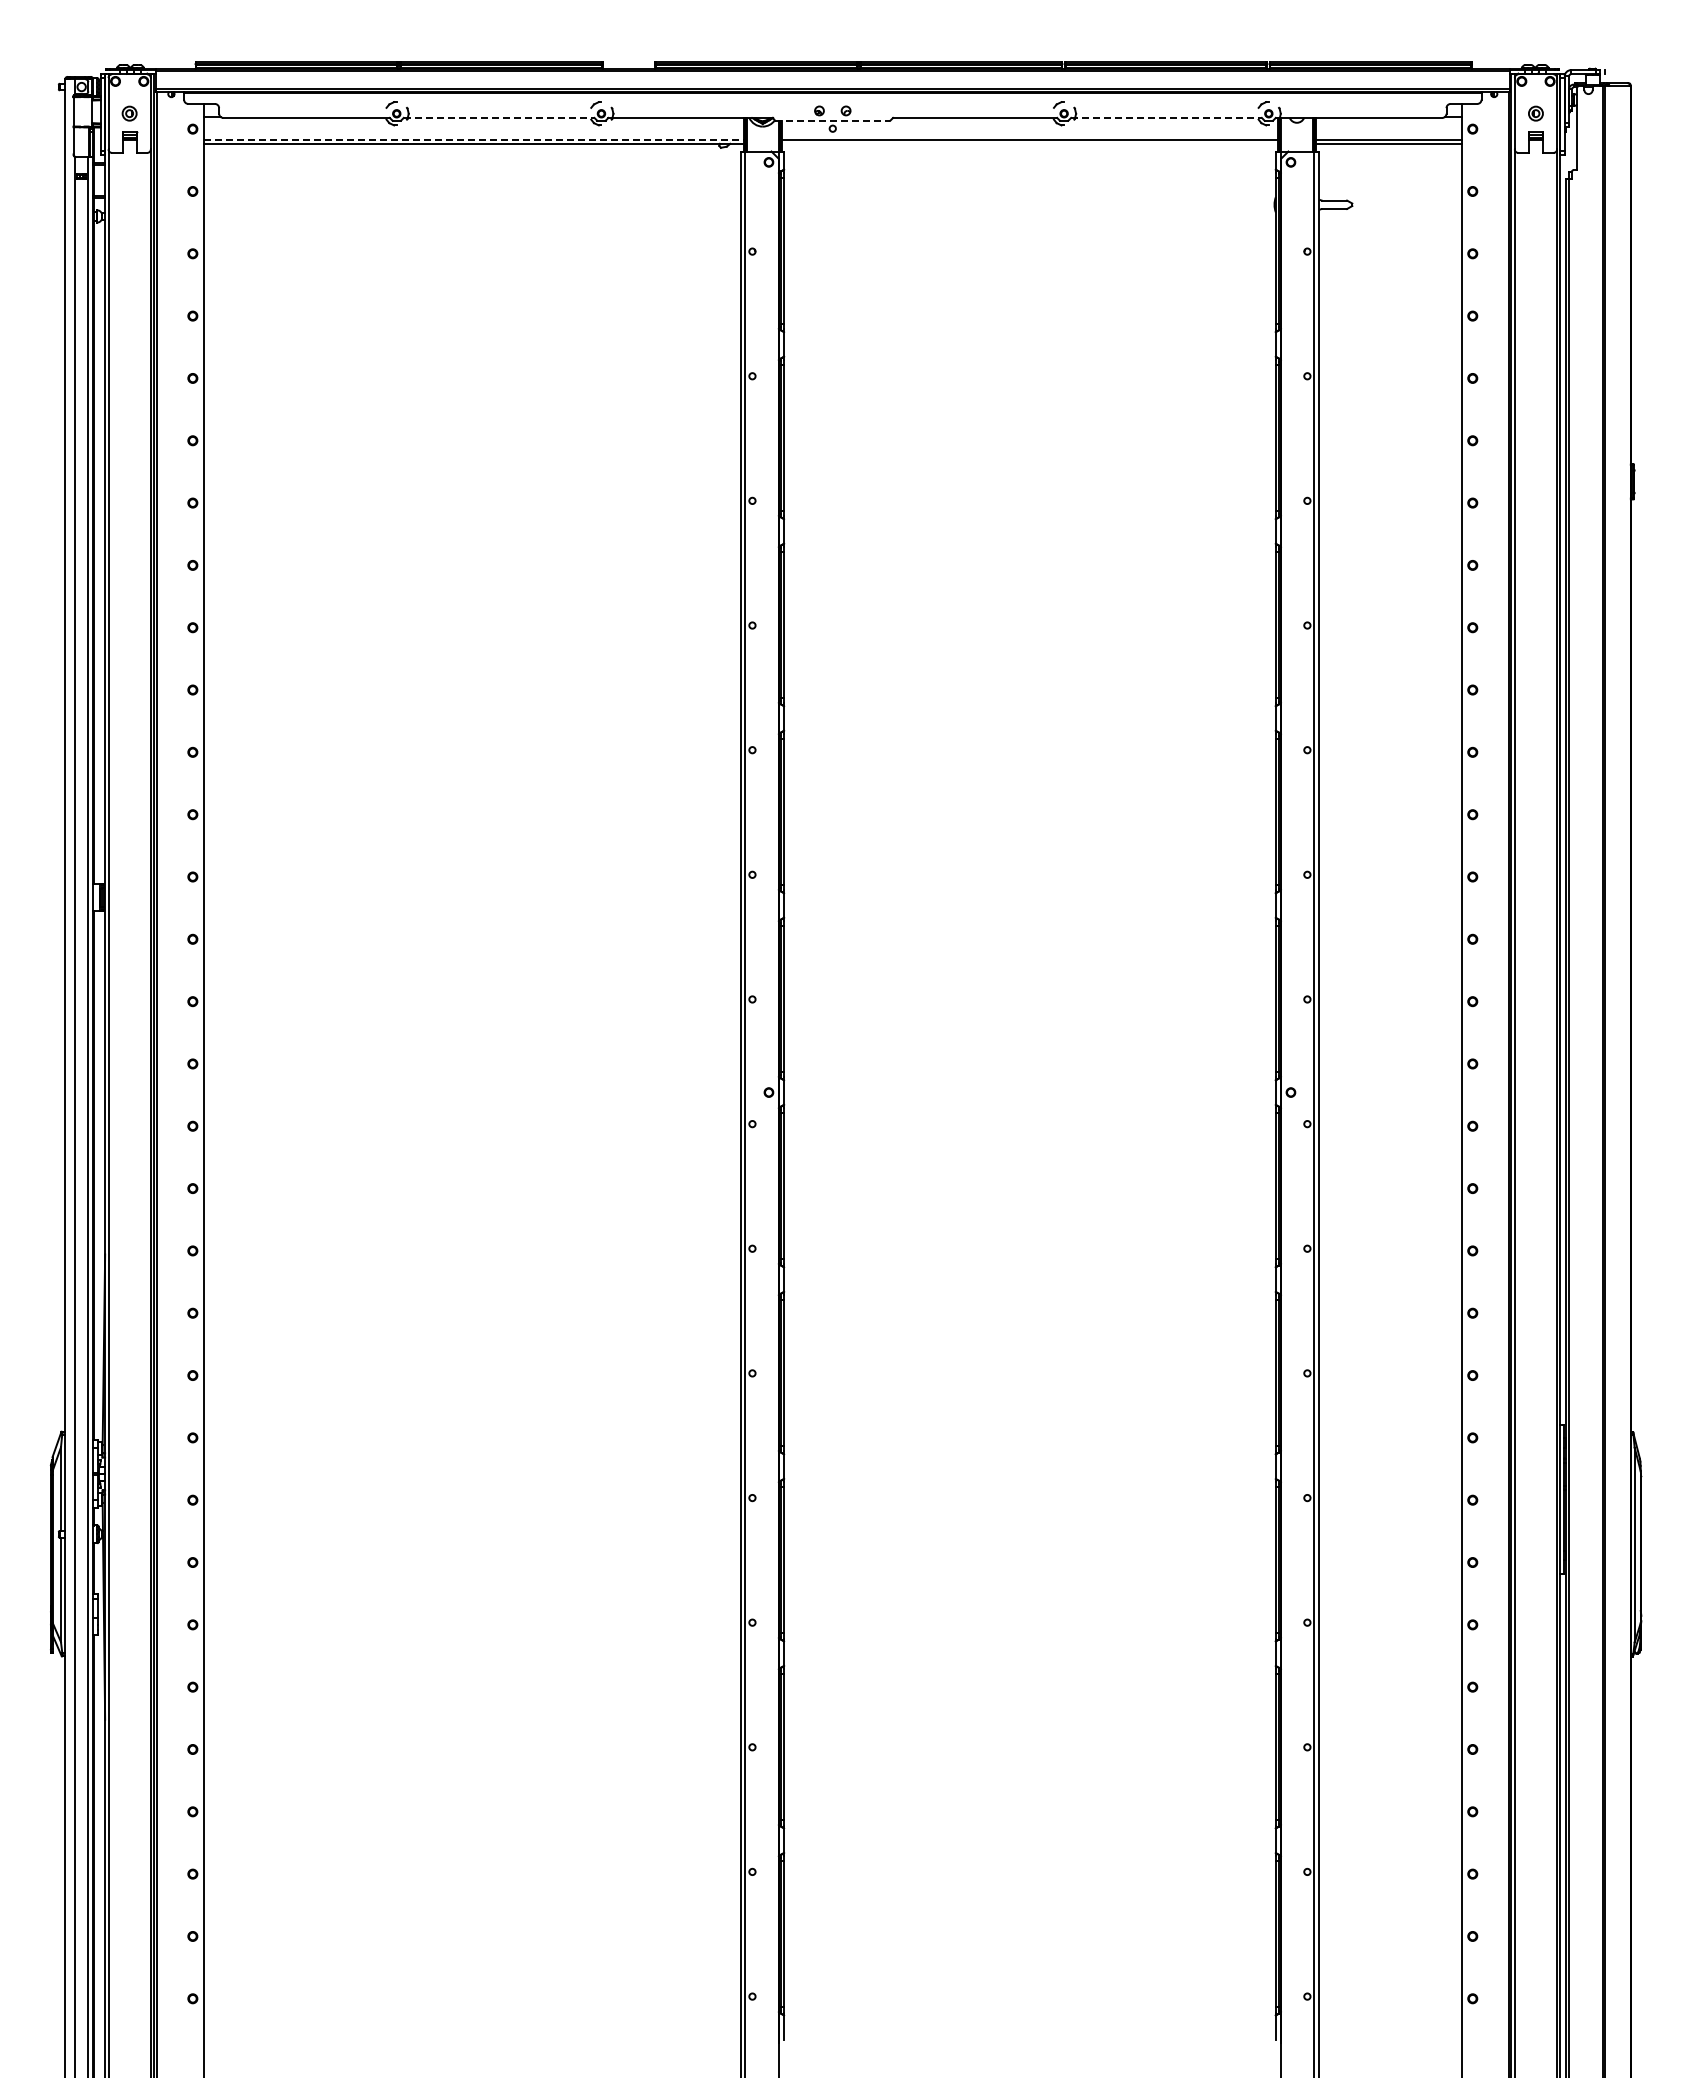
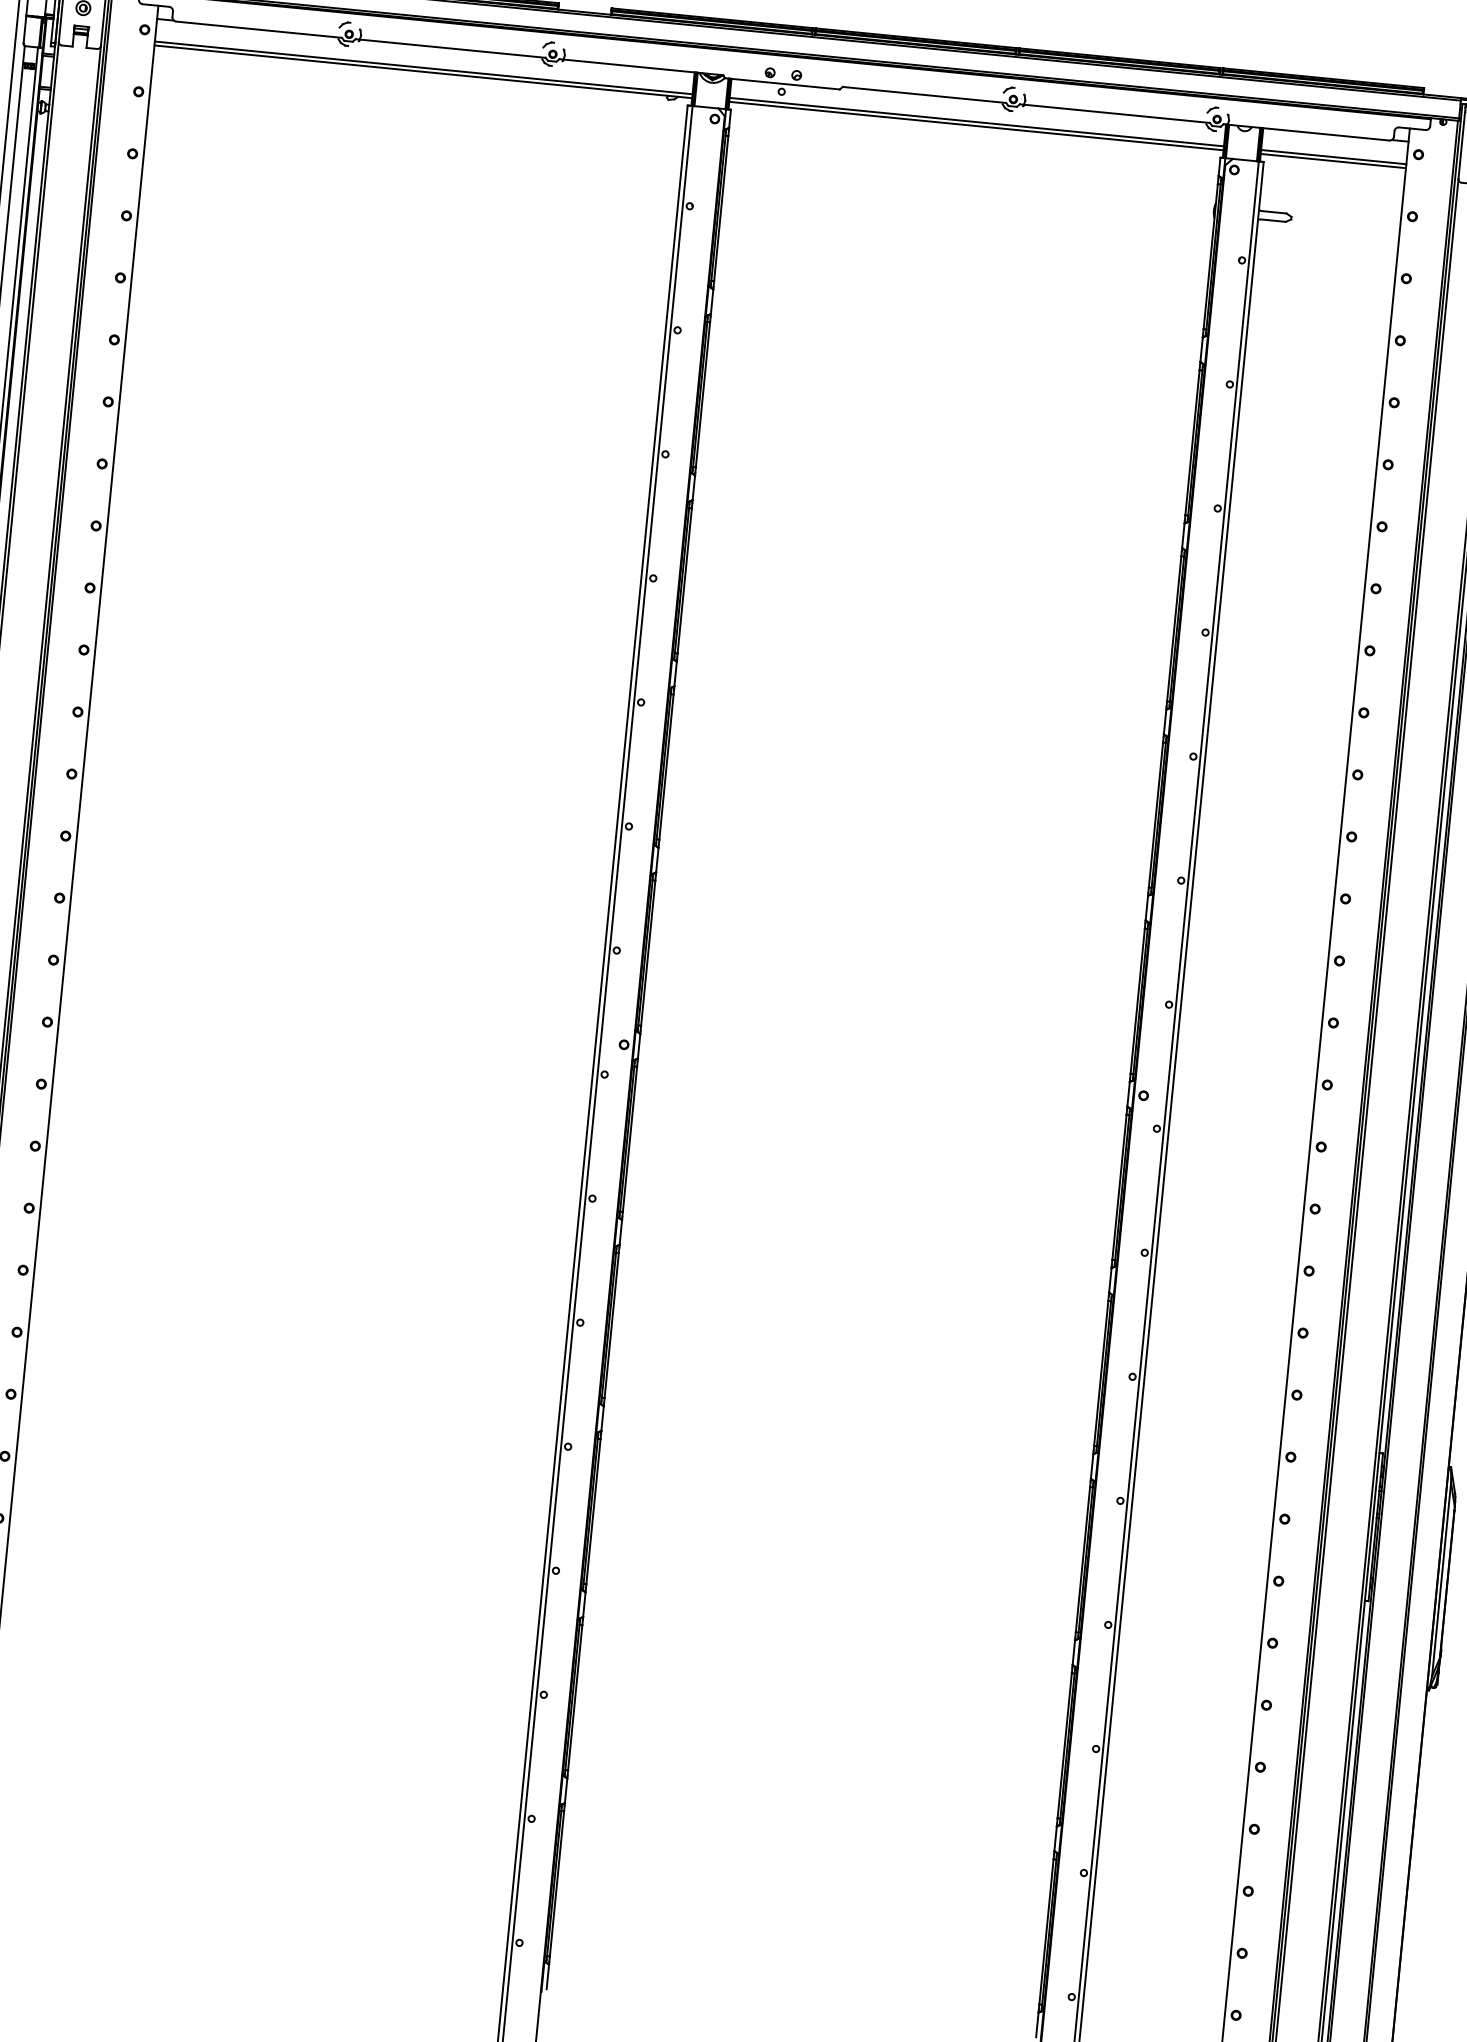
line: (499, 117) -> (451, 48), dashed -> solid
line: (1167, 117) -> (1115, 113), dashed -> solid
line: (833, 120) -> (783, 83), dashed -> solid
line: (474, 139) -> (424, 67), dashed -> solid
line: (1029, 143) -> (976, 125), added

